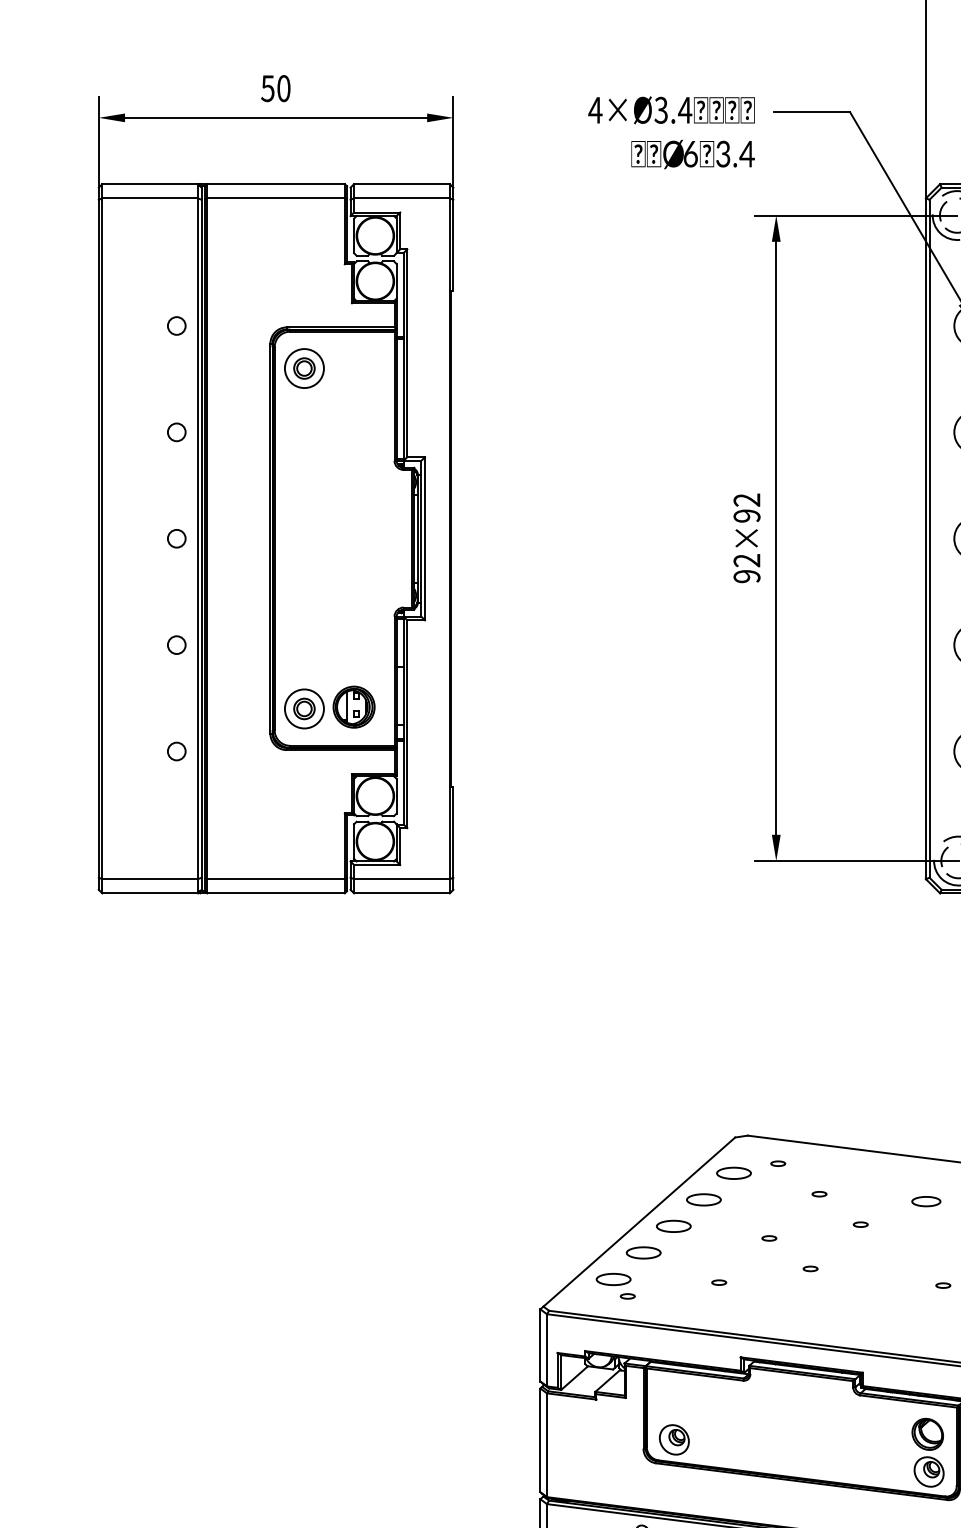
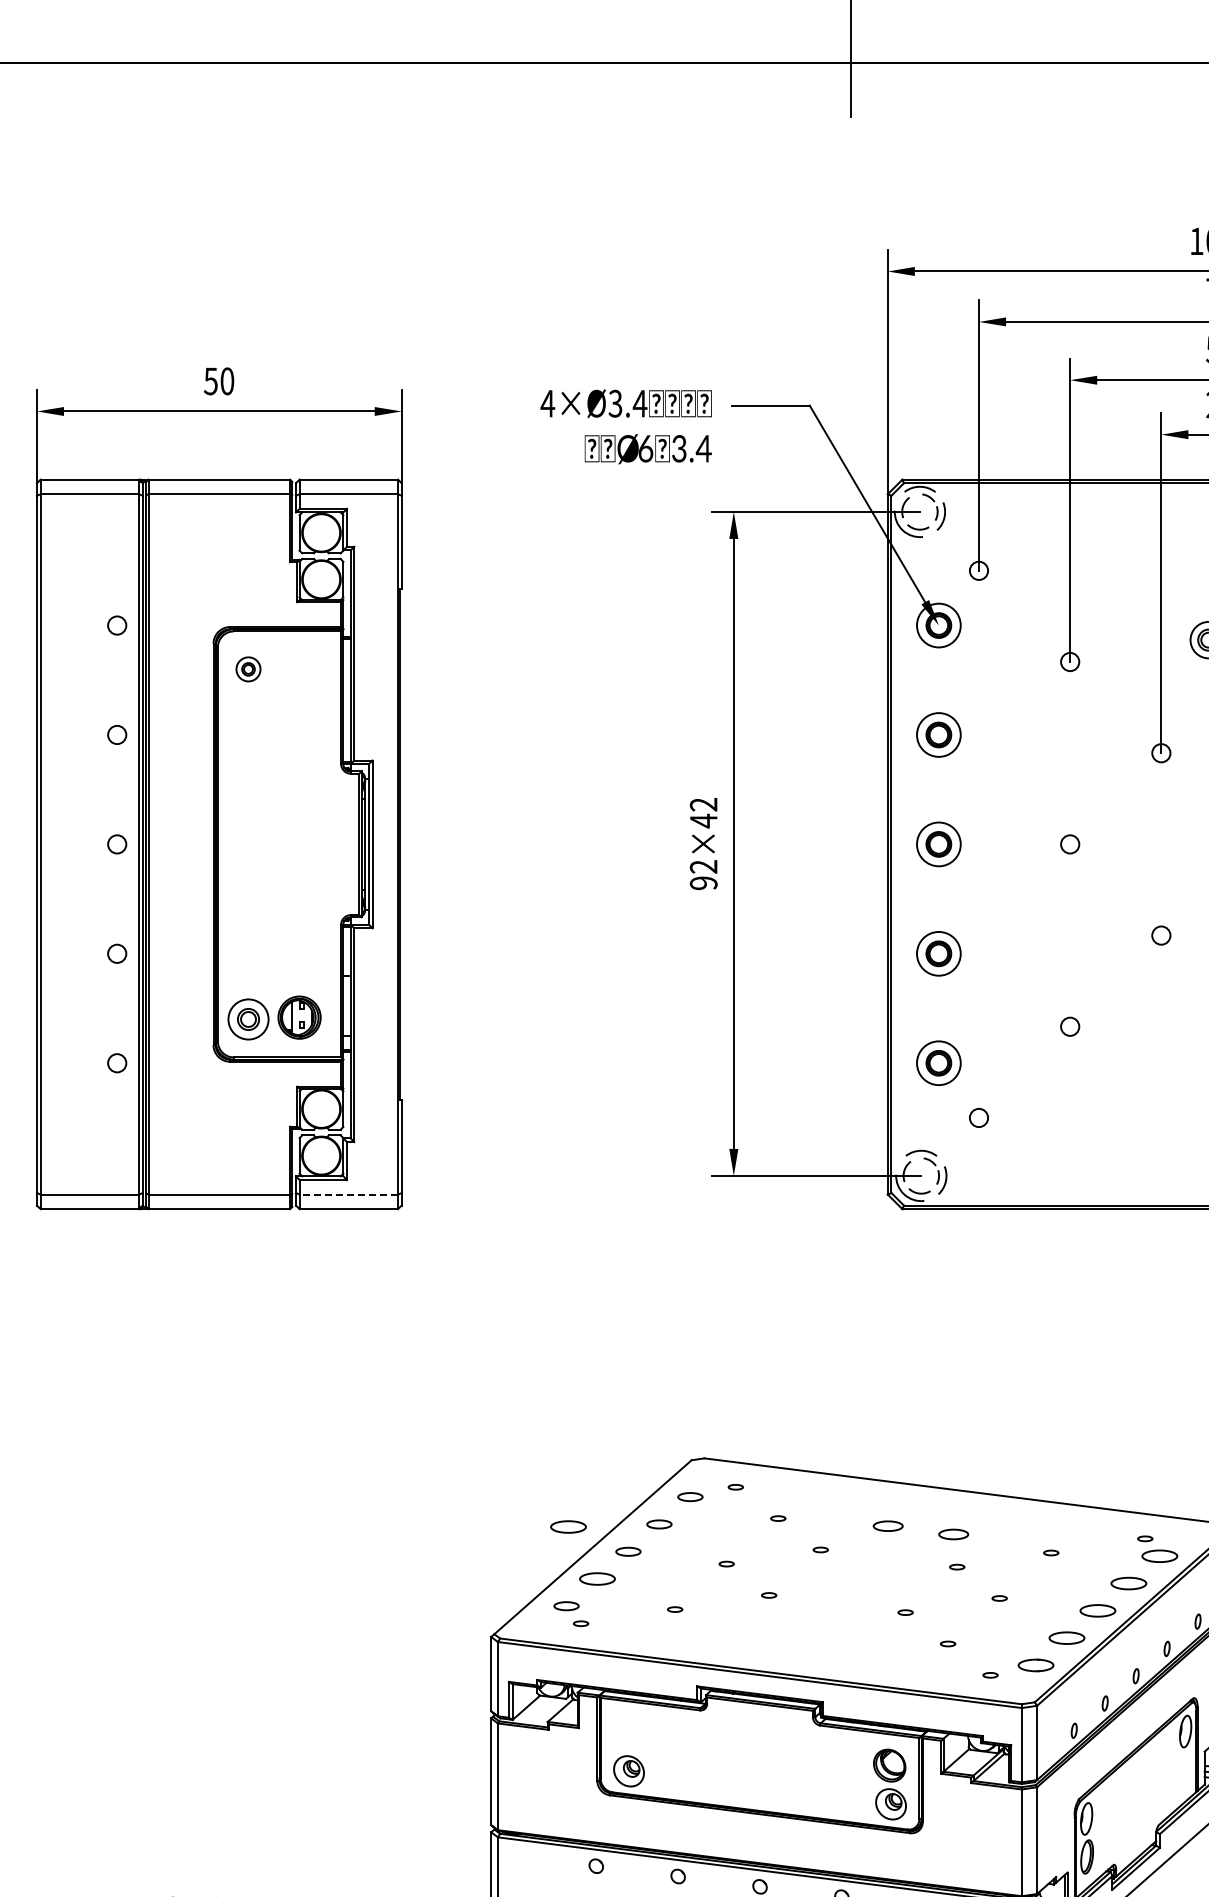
part: (304, 368) -> (248, 669), size x0.6
text: (746, 515) -> (703, 820), 92×92 -> 92×42
line: (401, 879) -> (348, 1194), solid -> dashed
part: (734, 1172) -> (690, 1496), size x0.7
part: (703, 1199) -> (659, 1524), size x0.7
part: (615, 1201) -> (568, 1526), added
part: (673, 1226) -> (628, 1551), size x0.7
part: (613, 1278) -> (566, 1605), size x0.7

